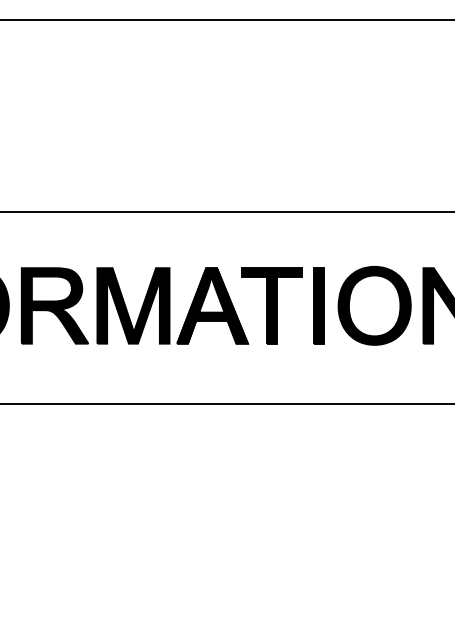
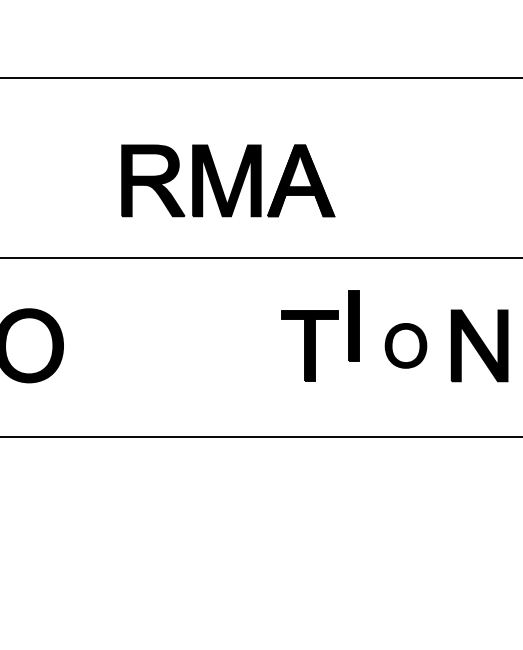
part: (318, 305) -> (353, 325), moved
part: (374, 305) -> (405, 345), size x0.6
part: (141, 306) -> (234, 181), moved

